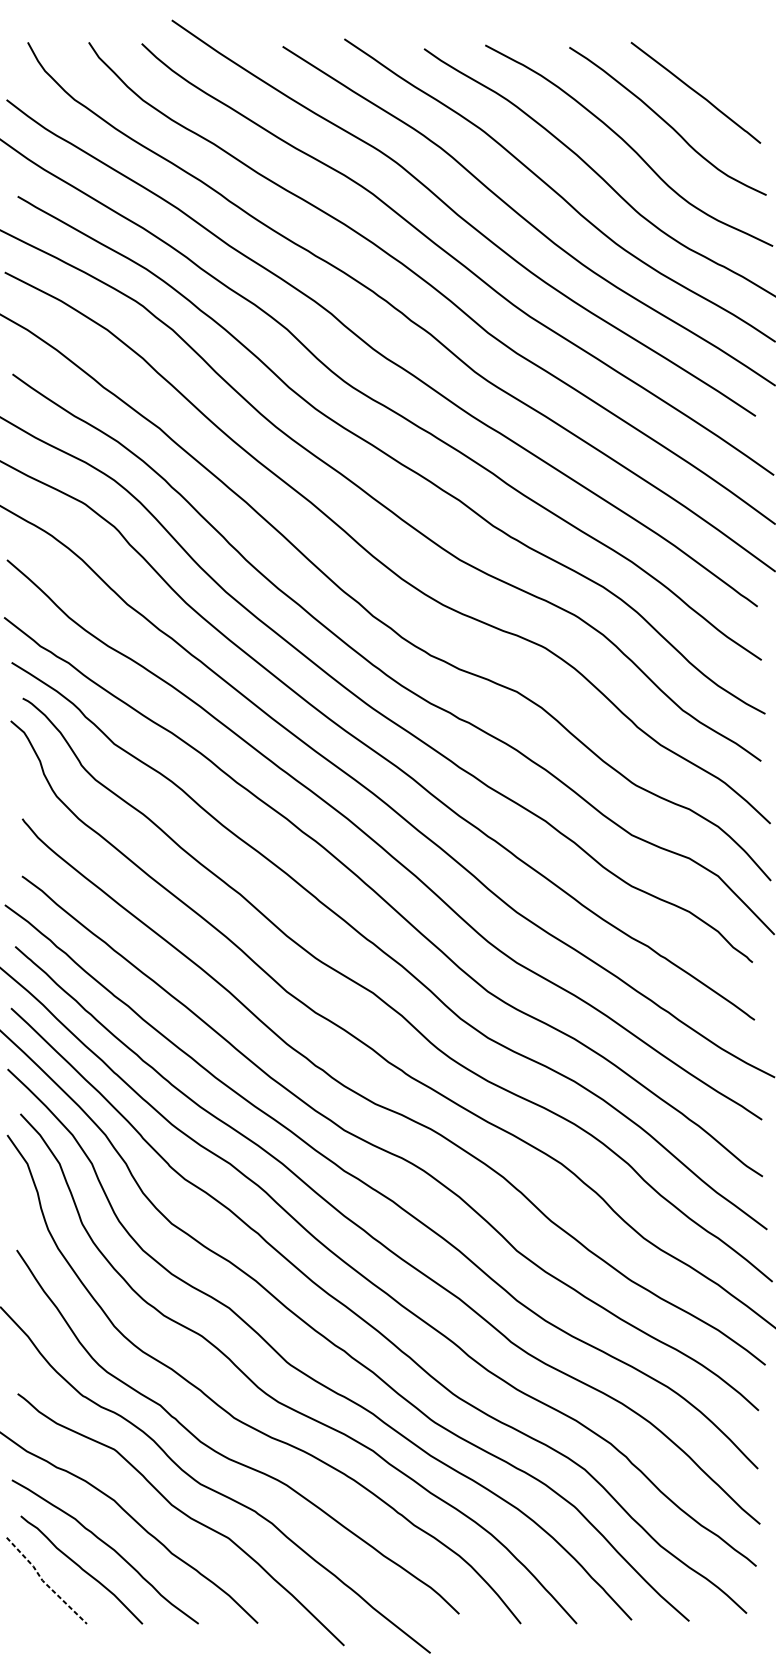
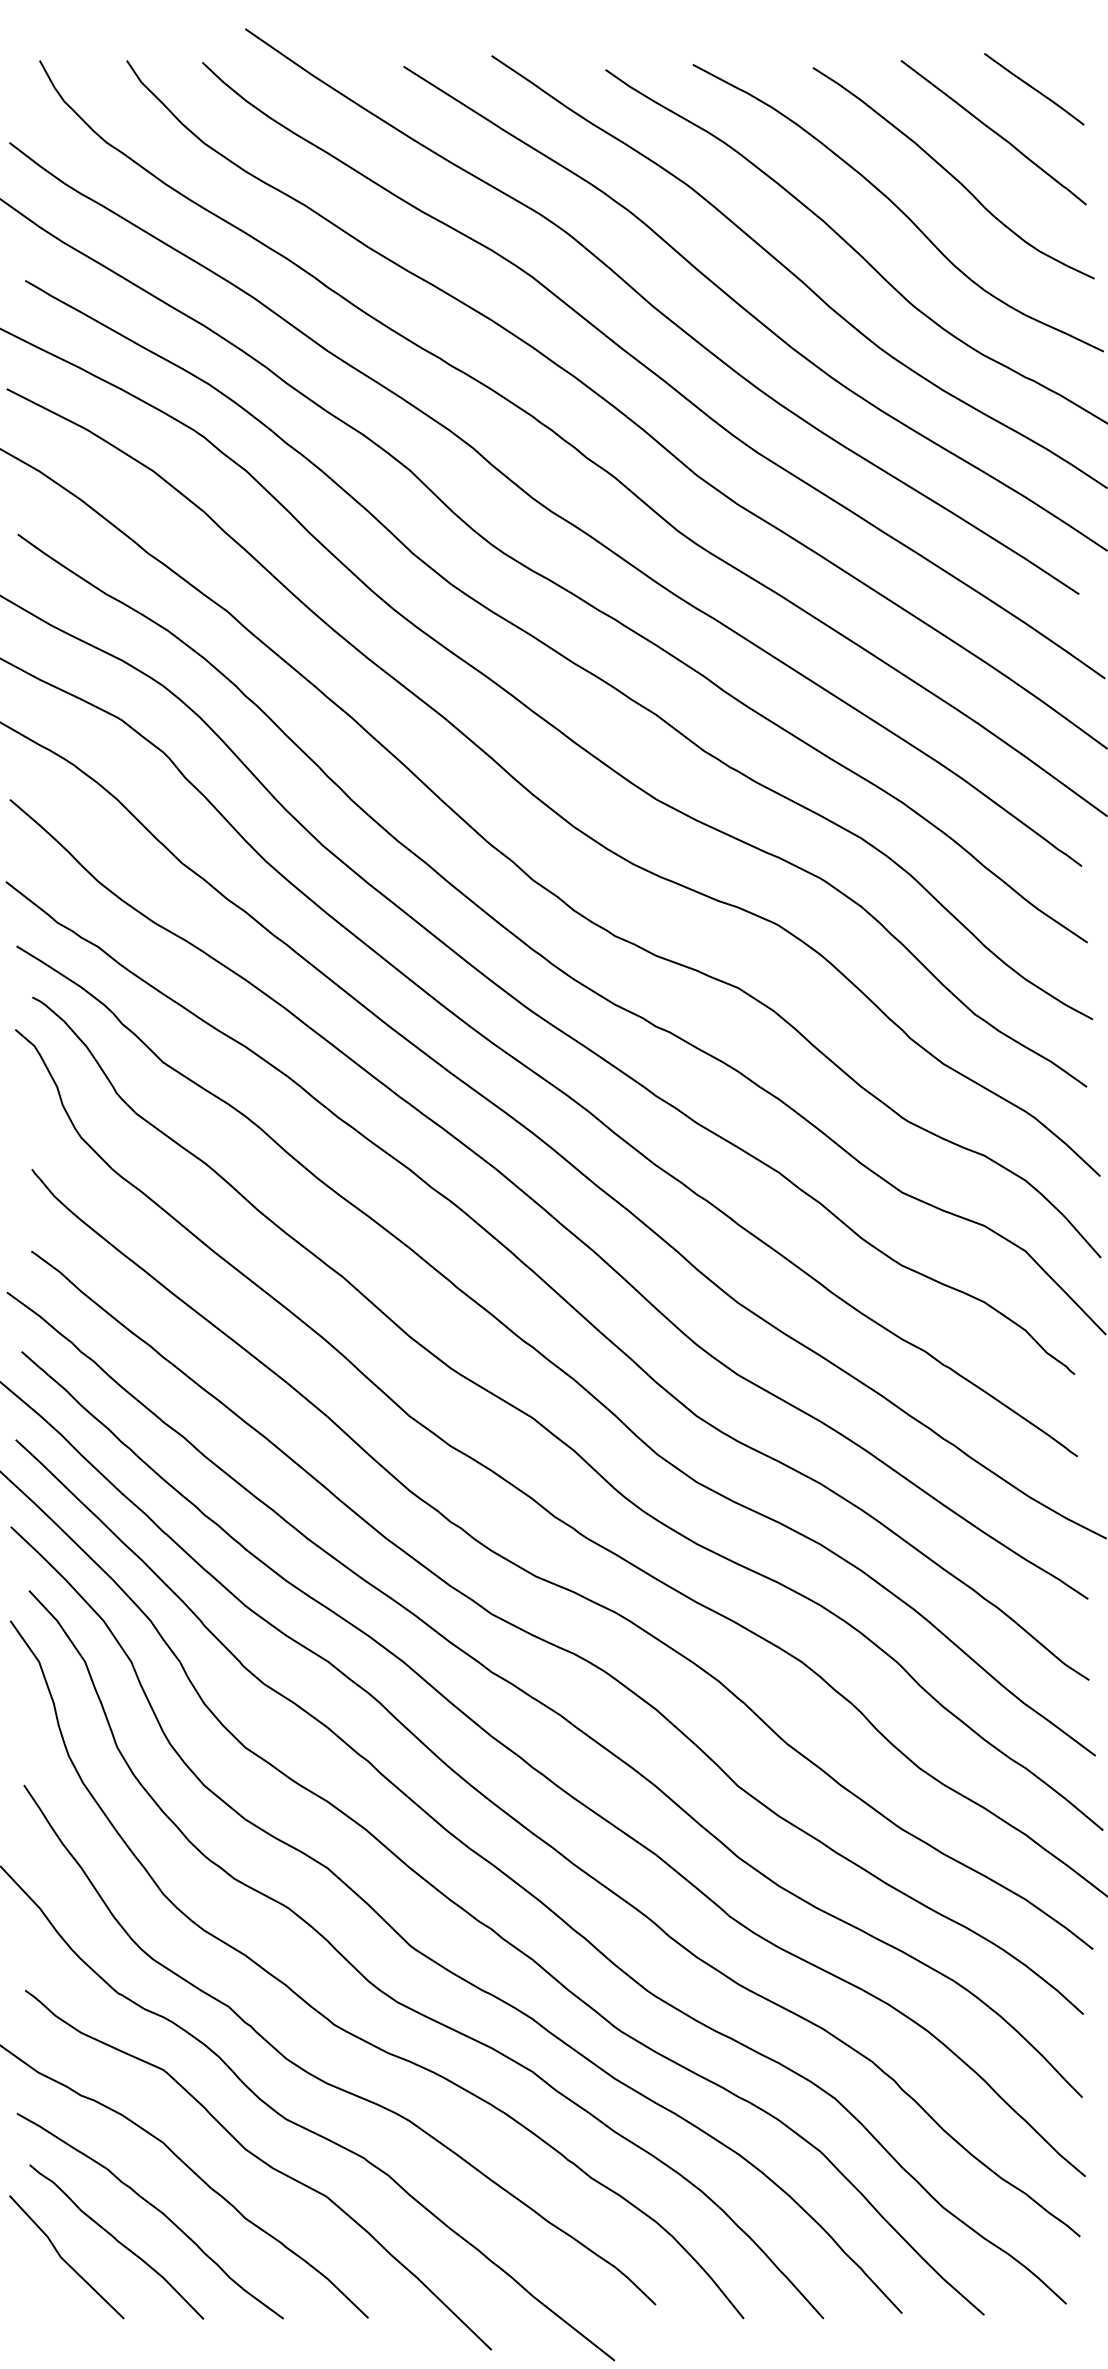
line: (724, 62) -> (1034, 89), added
line: (43, 1582) -> (62, 2259), dashed -> solid

